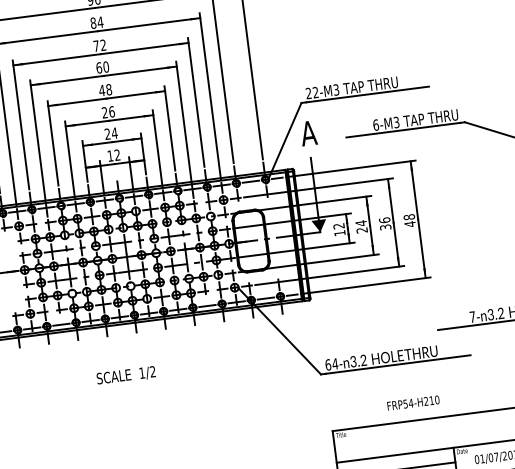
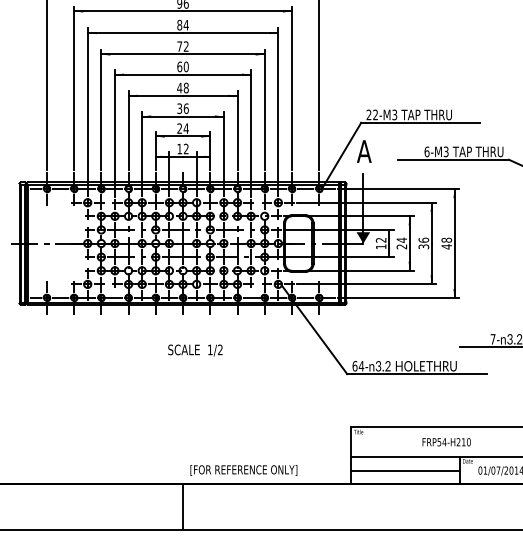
text: (104, 113) -> (179, 109), 26 -> 36
text: (126, 375) -> (195, 350), moved
text: (413, 403) -> (446, 442), moved

